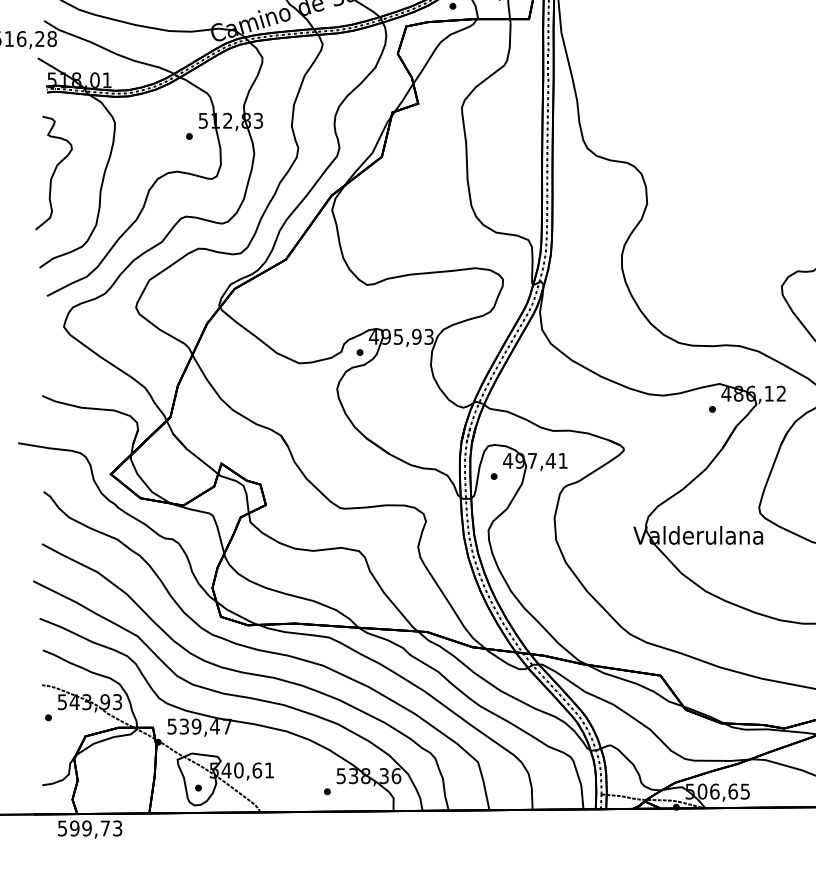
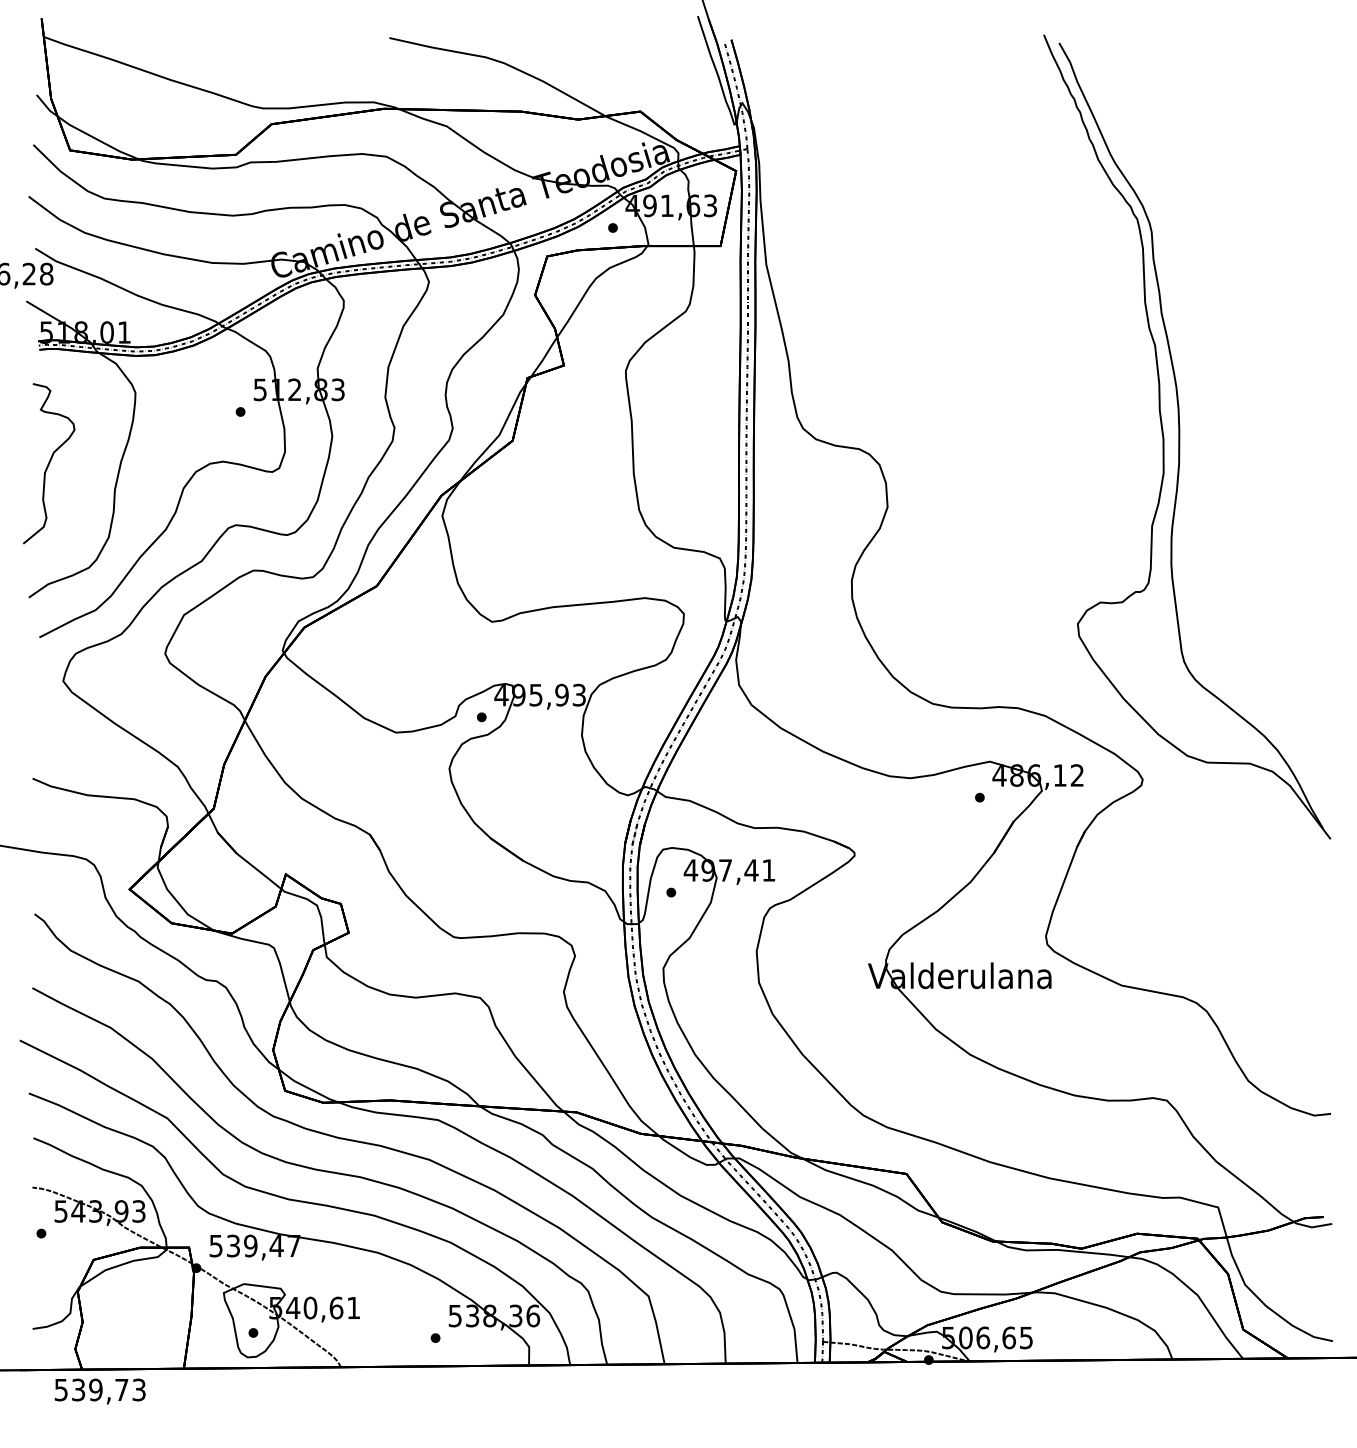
text: (74, 828) -> (78, 1389), 599,73 -> 539,73

